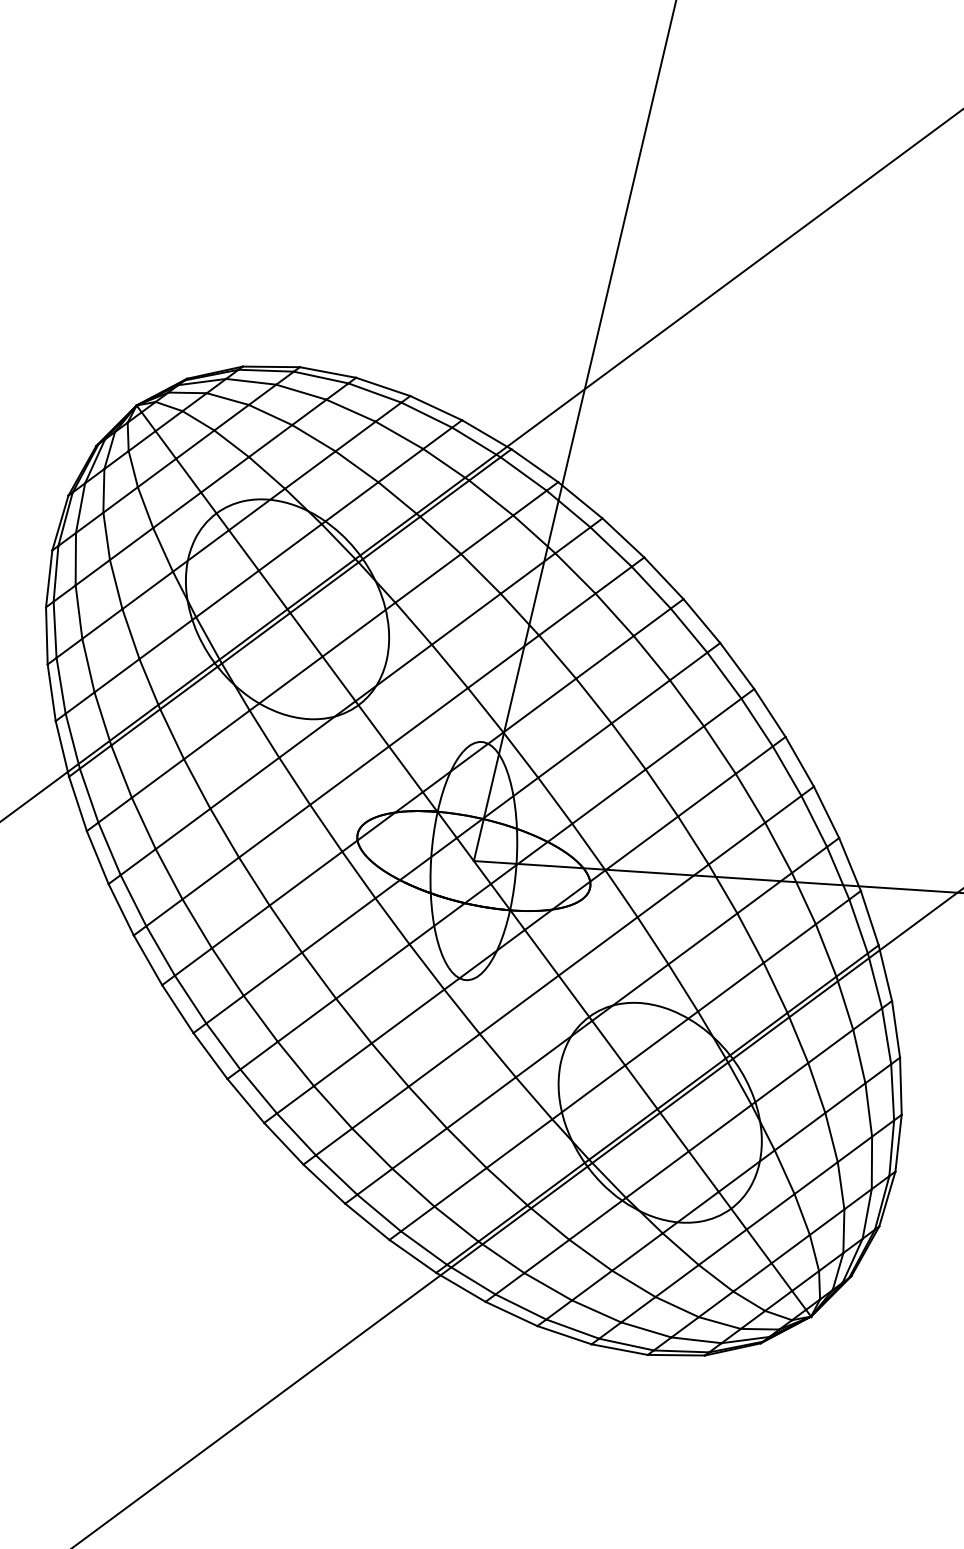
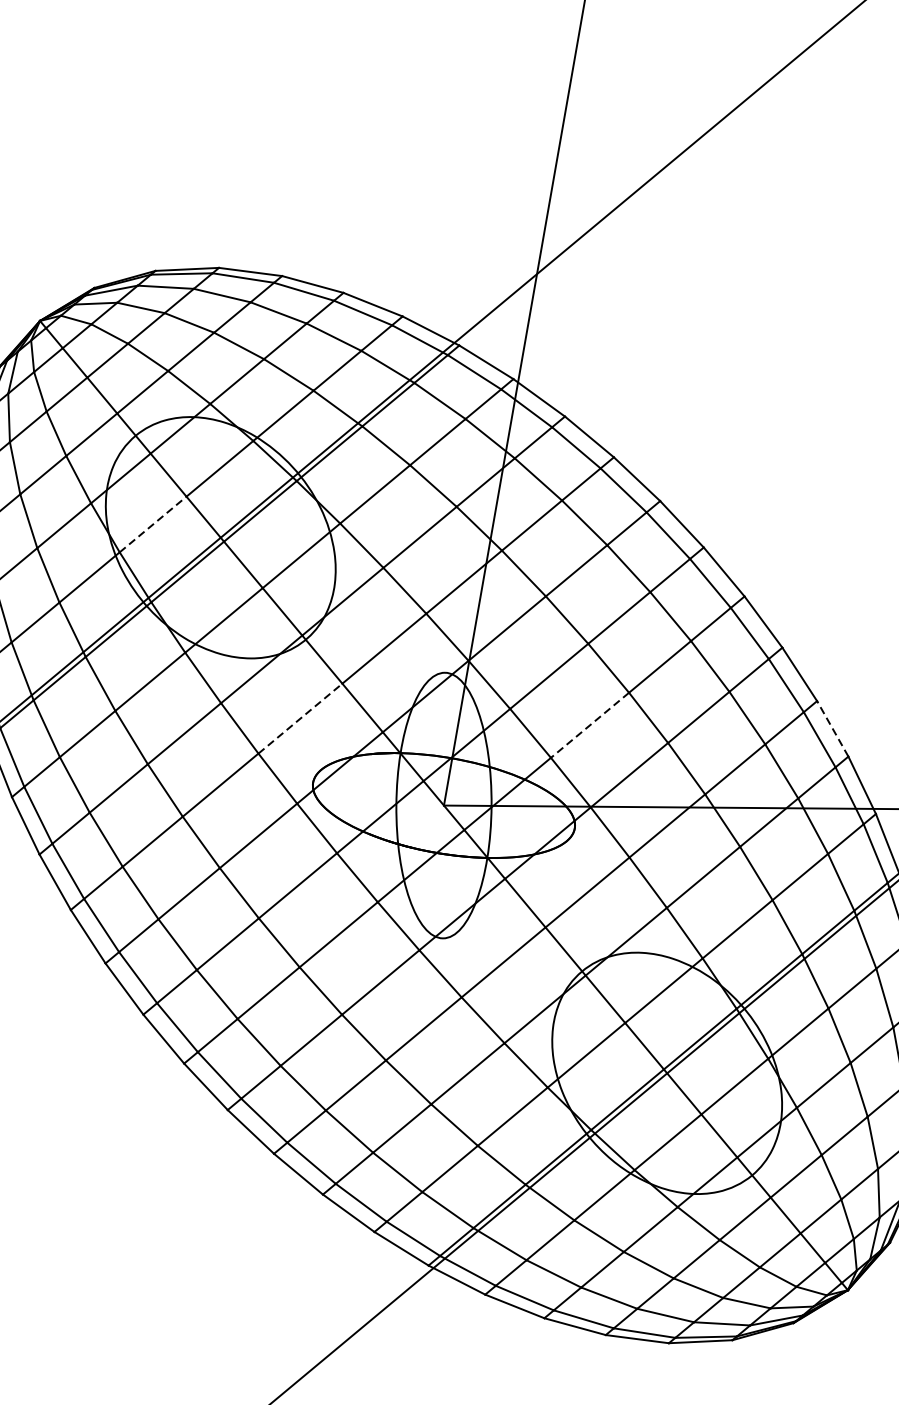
line: (227, 593) -> (153, 524), solid -> dashed
line: (350, 775) -> (301, 718), solid -> dashed
line: (609, 796) -> (590, 725), solid -> dashed
line: (826, 812) -> (832, 729), solid -> dashed

